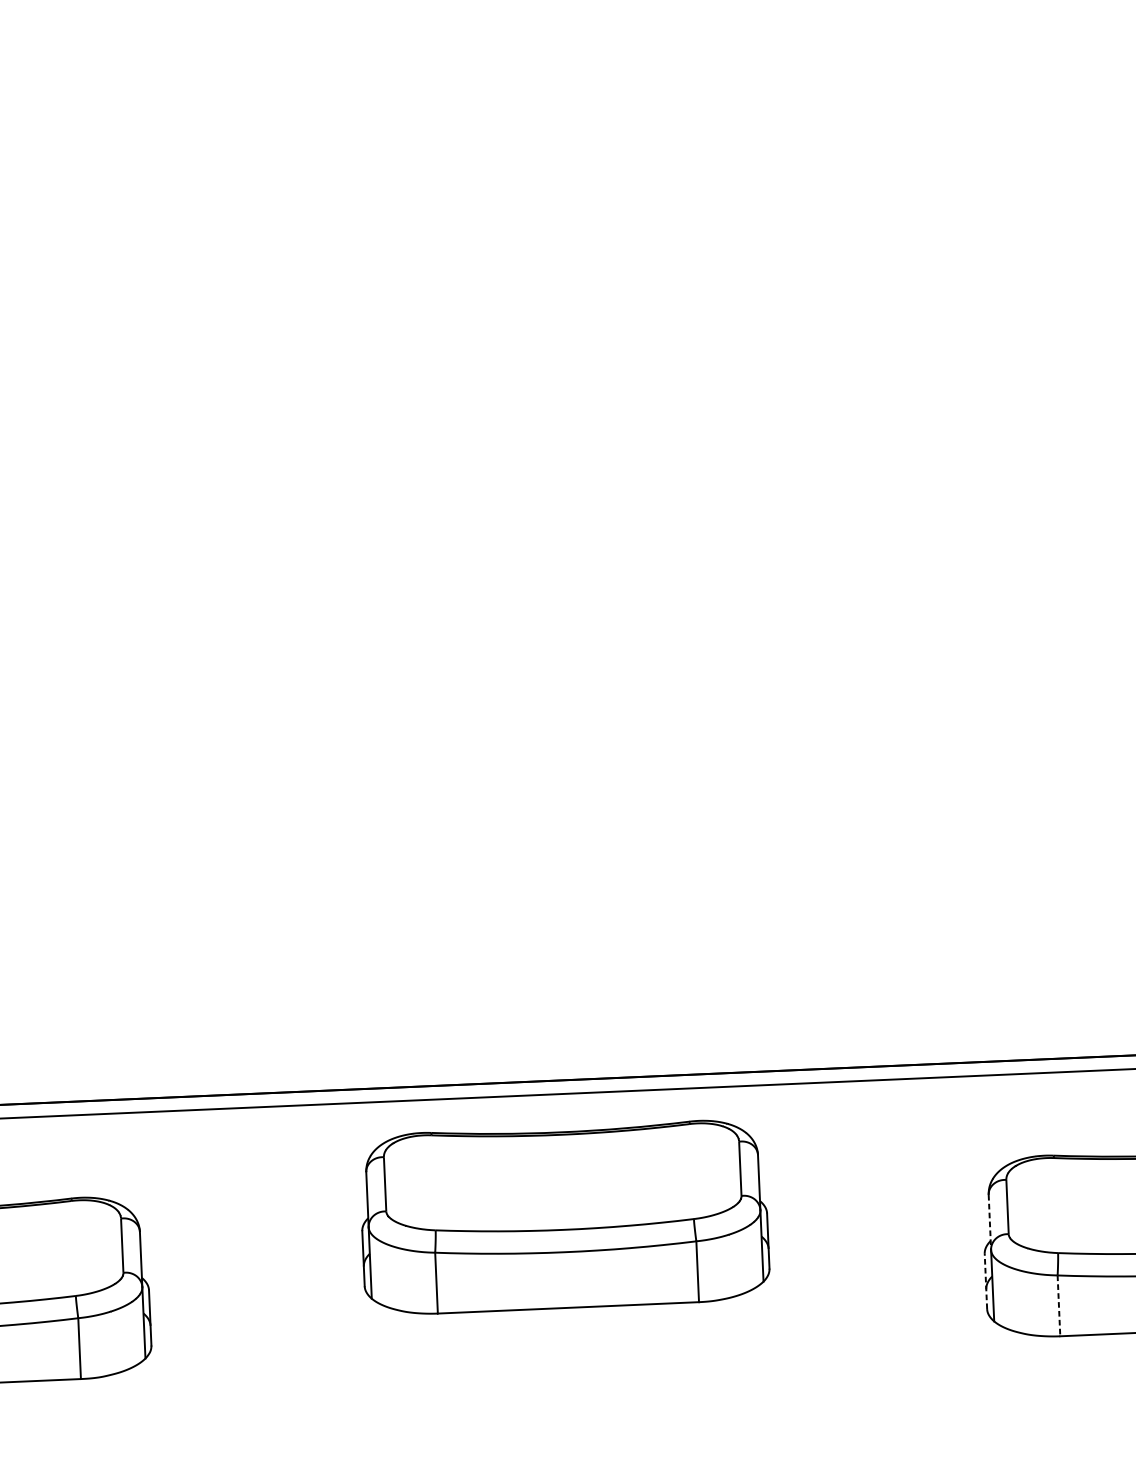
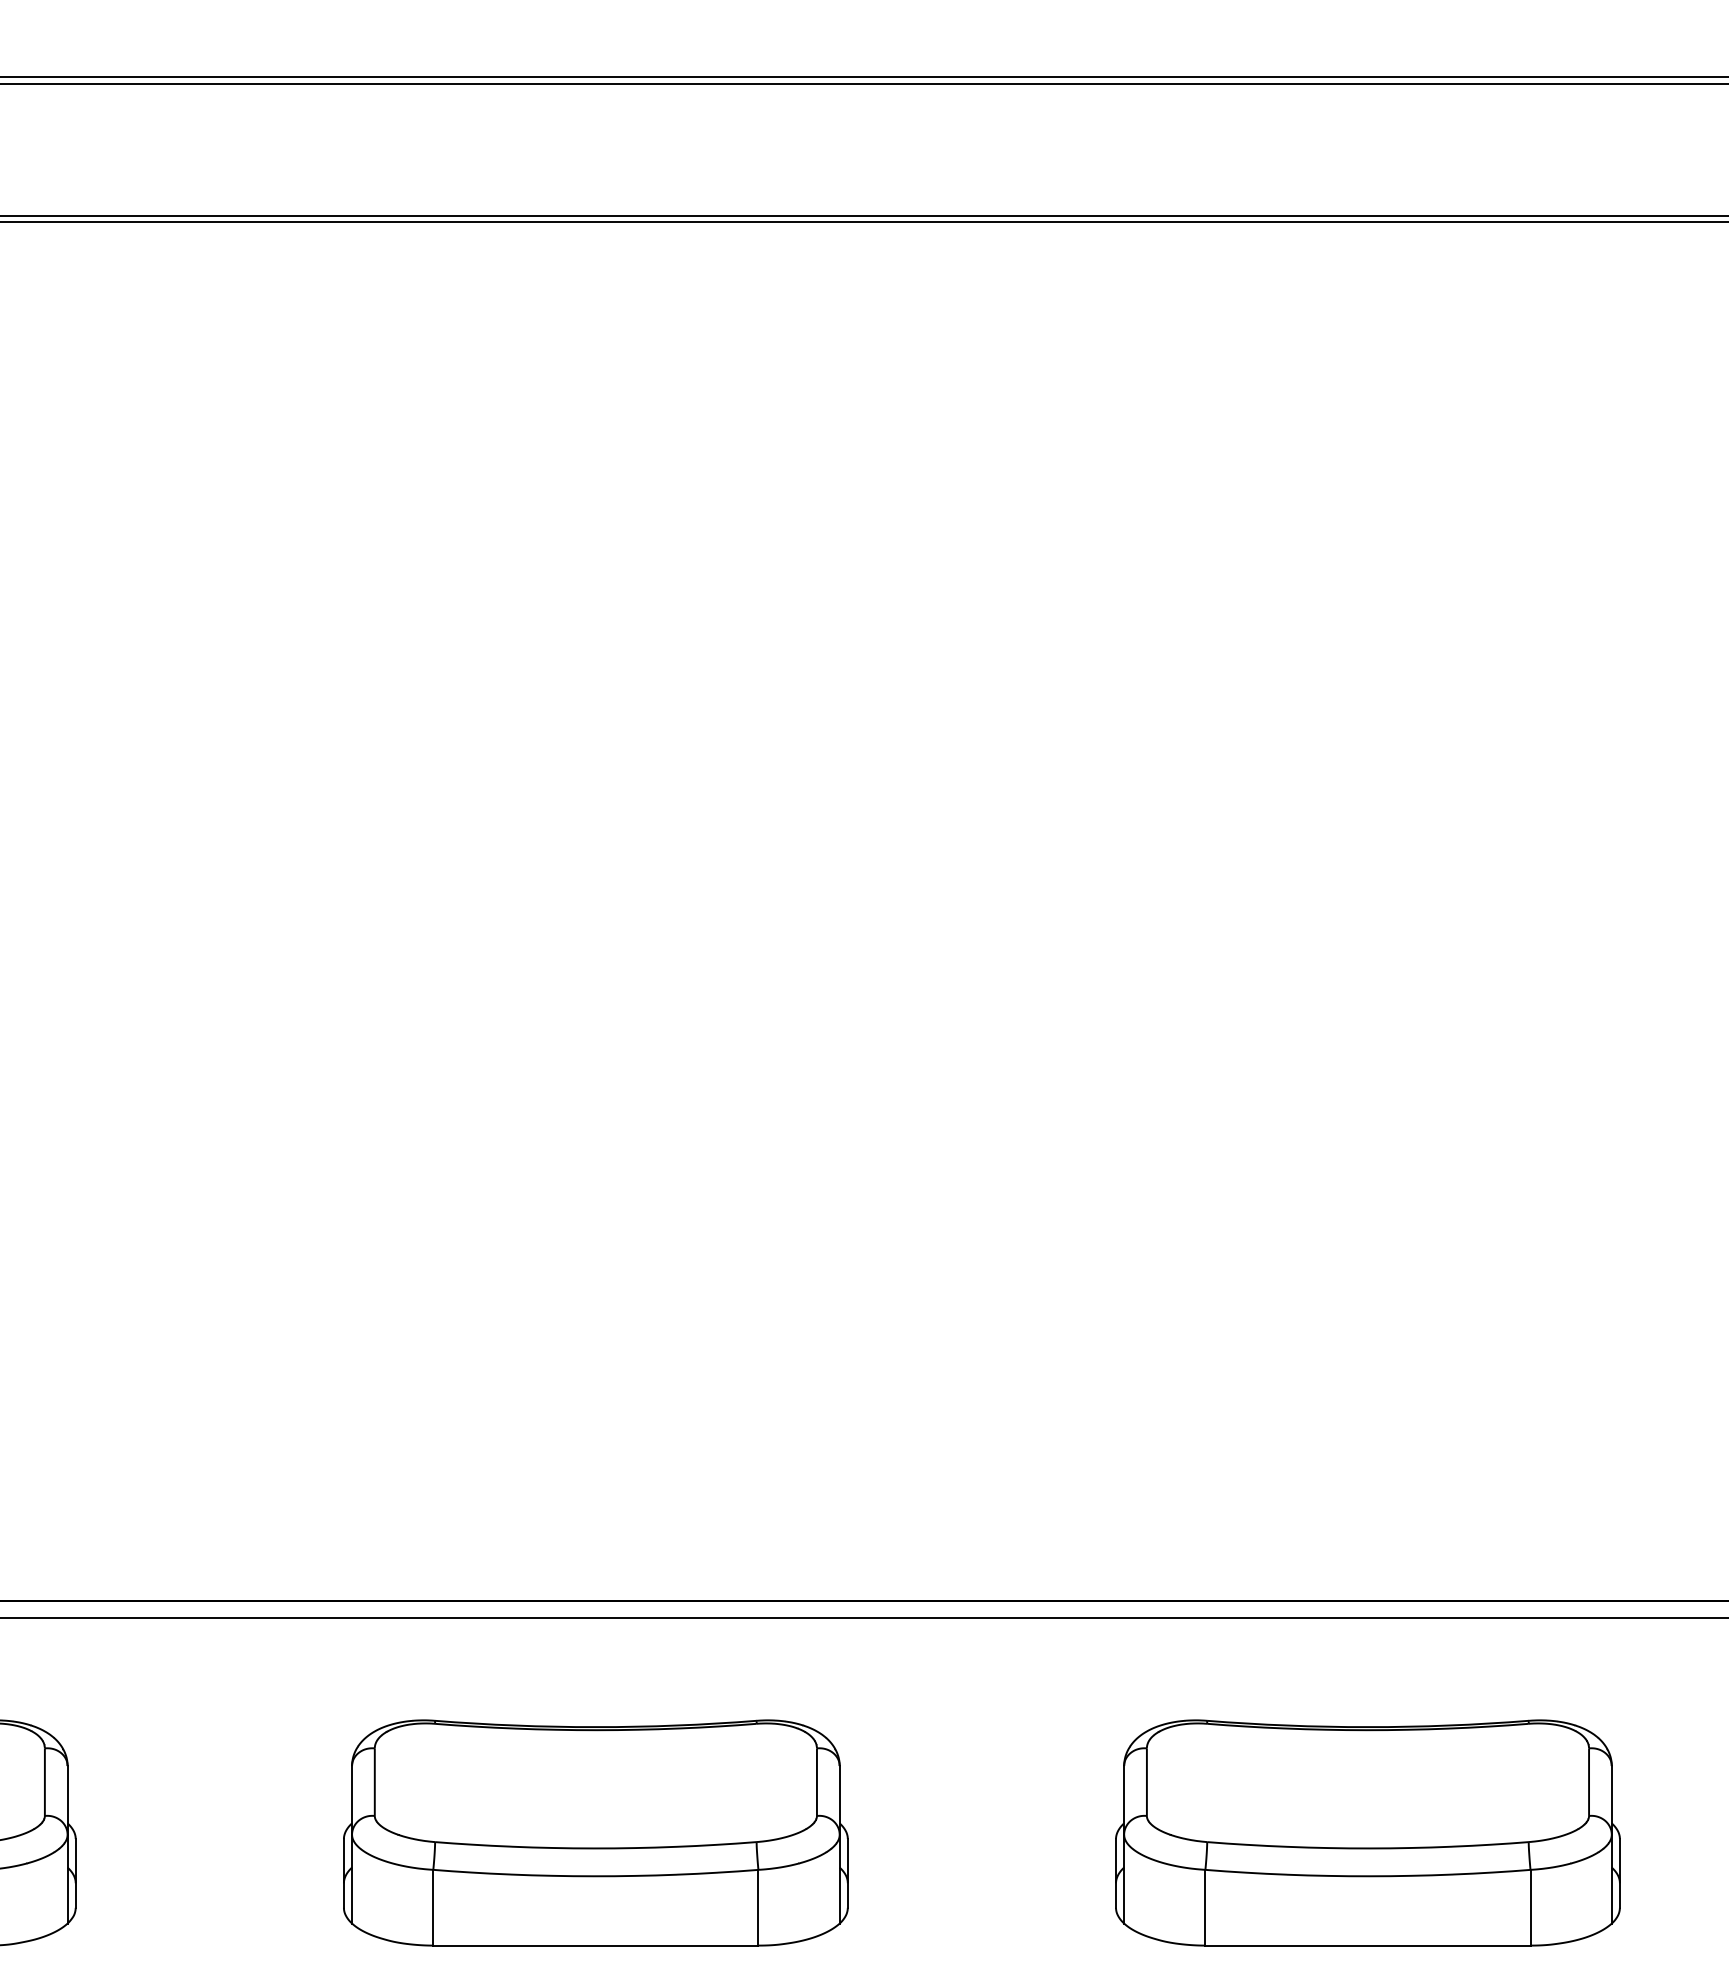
part: (564, 1217) -> (595, 1832), moved
line: (990, 1222) -> (1124, 1800), dashed -> solid
line: (986, 1280) -> (1116, 1872), dashed -> solid
line: (1059, 1305) -> (1205, 1907), dashed -> solid

